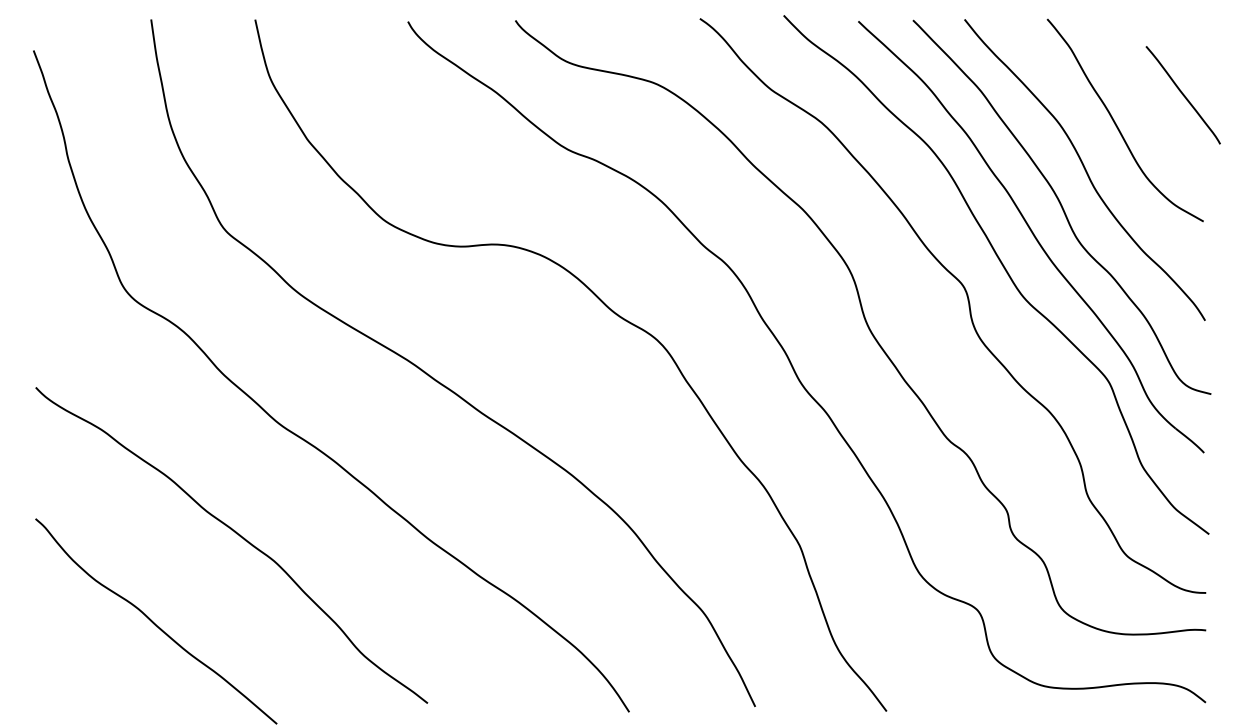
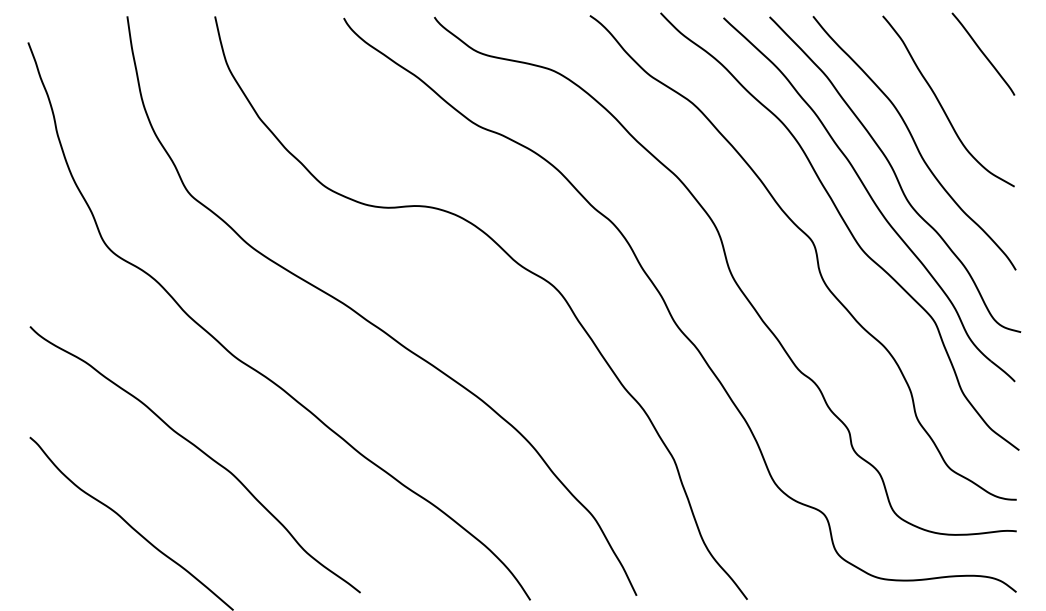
line: (1183, 94) -> (983, 53), moved

